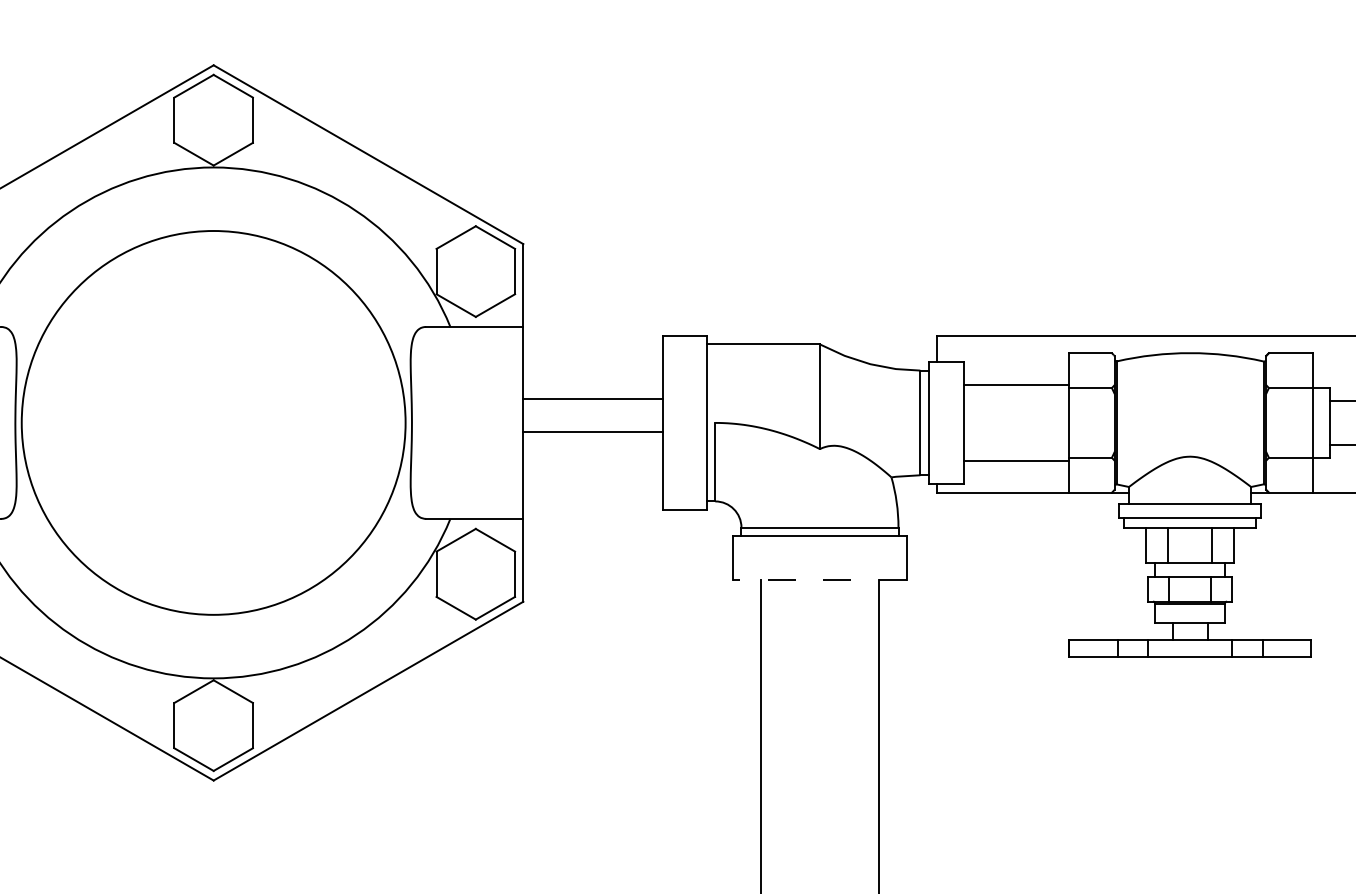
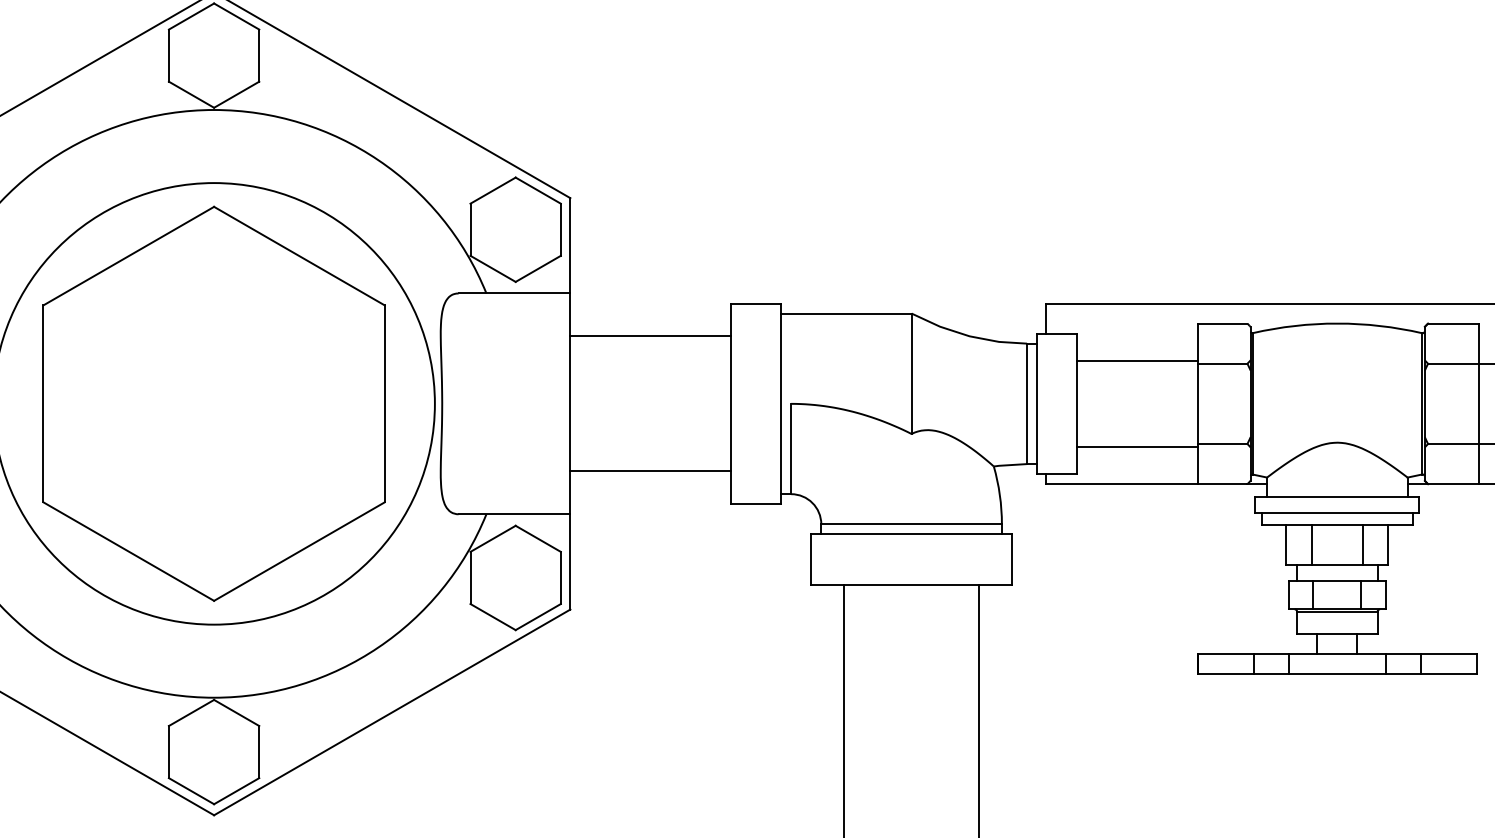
line: (592, 399) -> (649, 336), moved
part: (213, 422) -> (213, 403), added
line: (592, 431) -> (649, 471), moved
line: (819, 579) -> (911, 583), dashed -> solid

